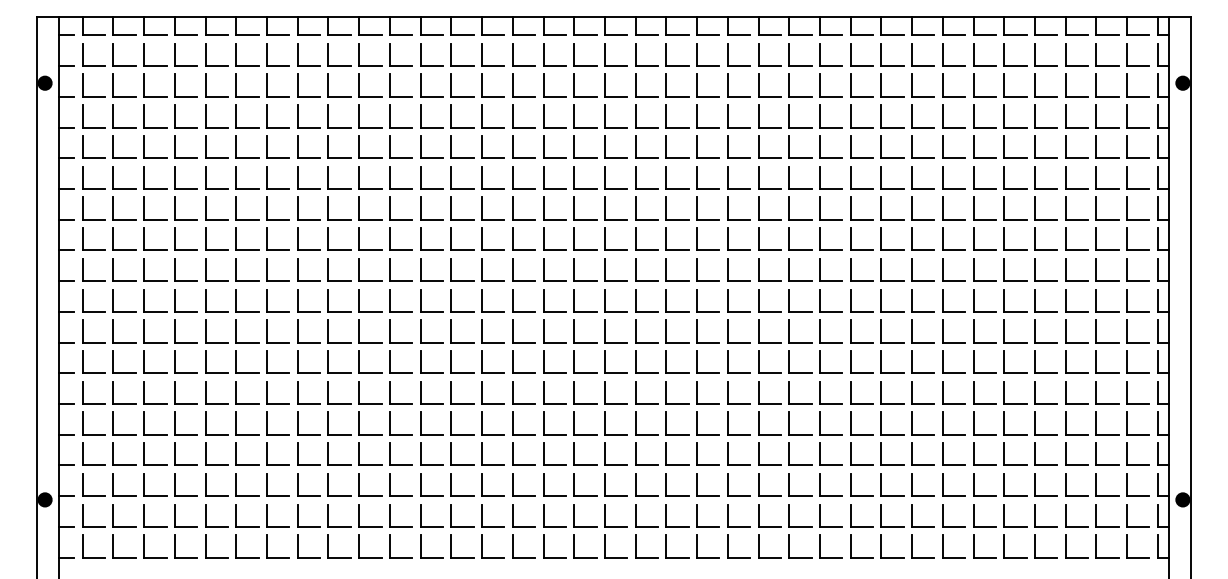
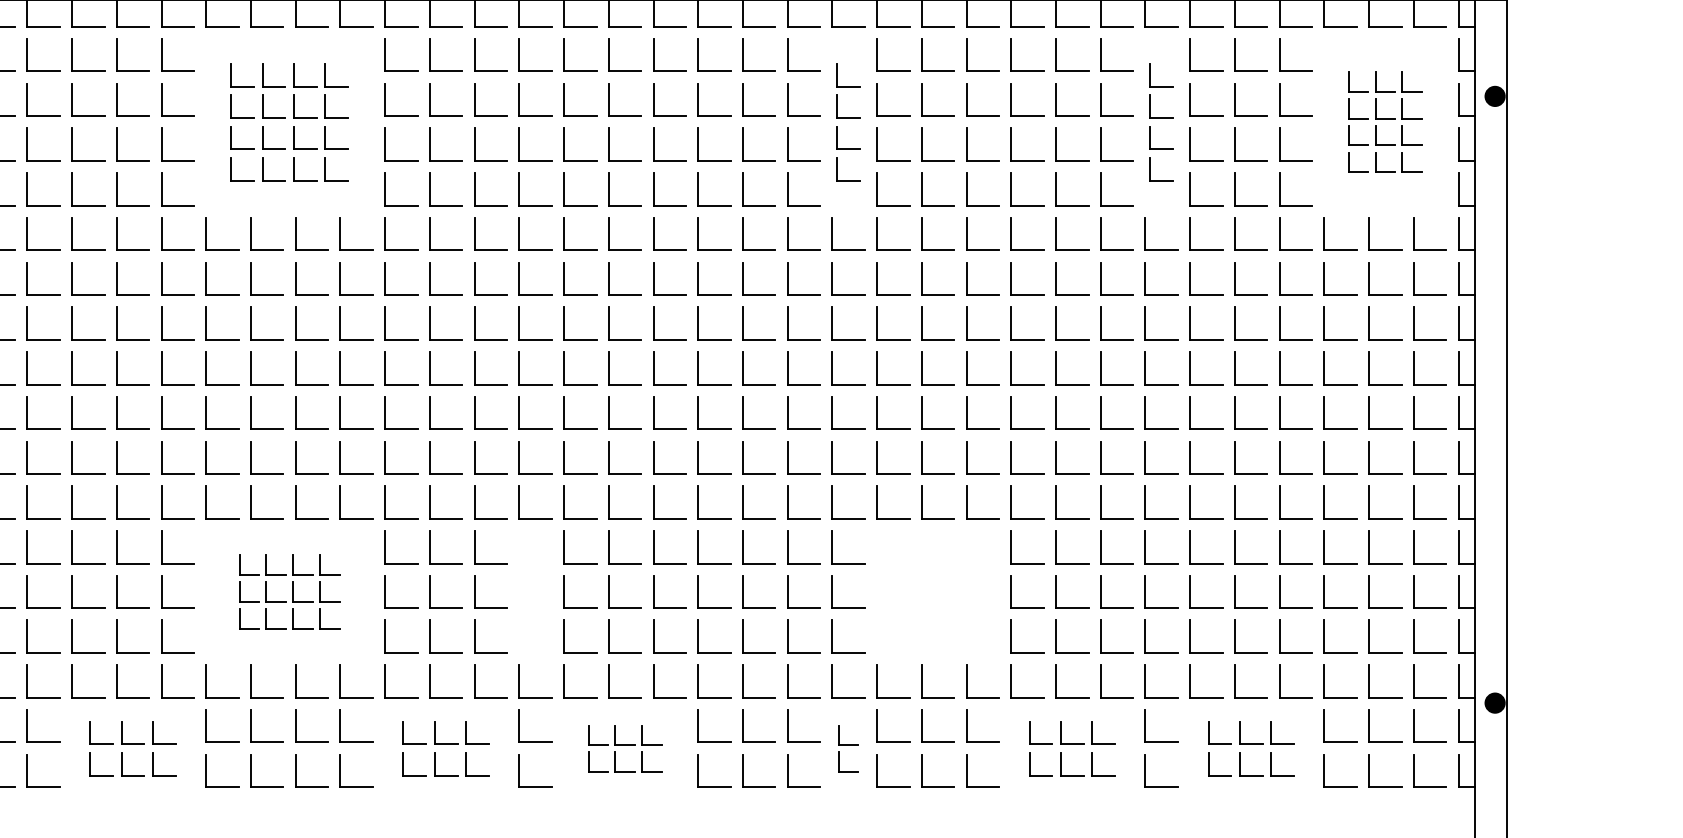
part: (354, 100) -> (288, 121), size x0.7
part: (738, 100) -> (847, 121), size x0.7
part: (953, 100) -> (1161, 121), size x0.7
part: (1107, 100) -> (1385, 121), size x0.6
part: (354, 423) -> (288, 591), size x0.6
part: (513, 423) -> (520, 591), removed
part: (789, 423) -> (922, 591), removed
part: (247, 531) -> (133, 749), size x0.7
part: (462, 531) -> (446, 749), size x0.7
part: (585, 531) -> (625, 749), size x0.6
part: (738, 531) -> (847, 749), size x0.6
part: (892, 531) -> (1072, 749), size x0.7
part: (1015, 531) -> (1251, 749), size x0.7

